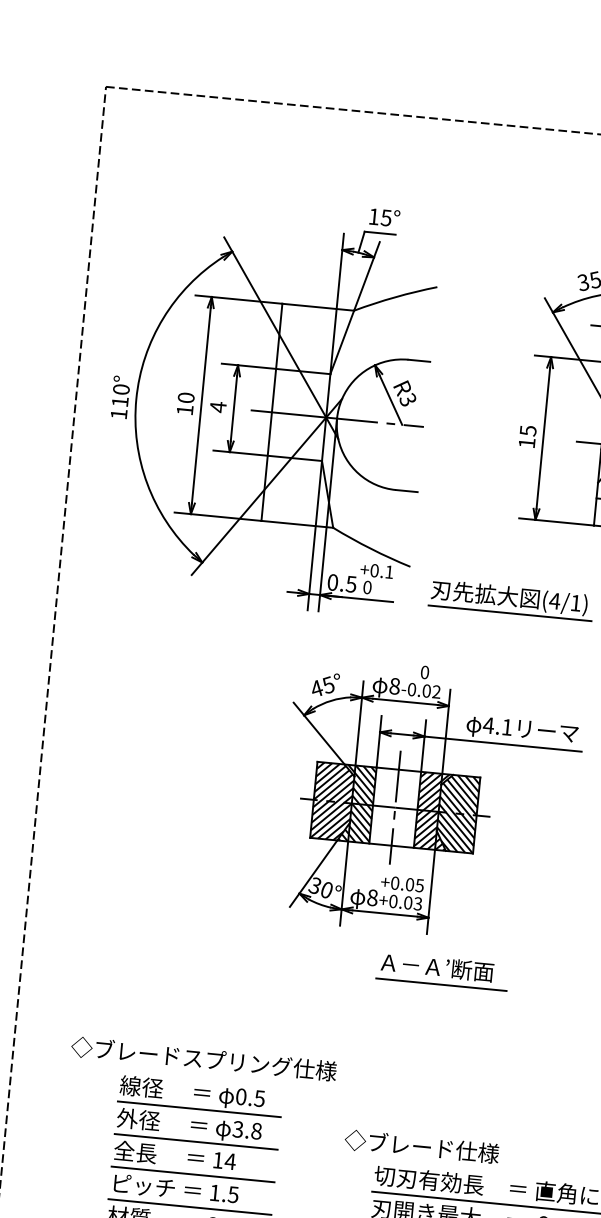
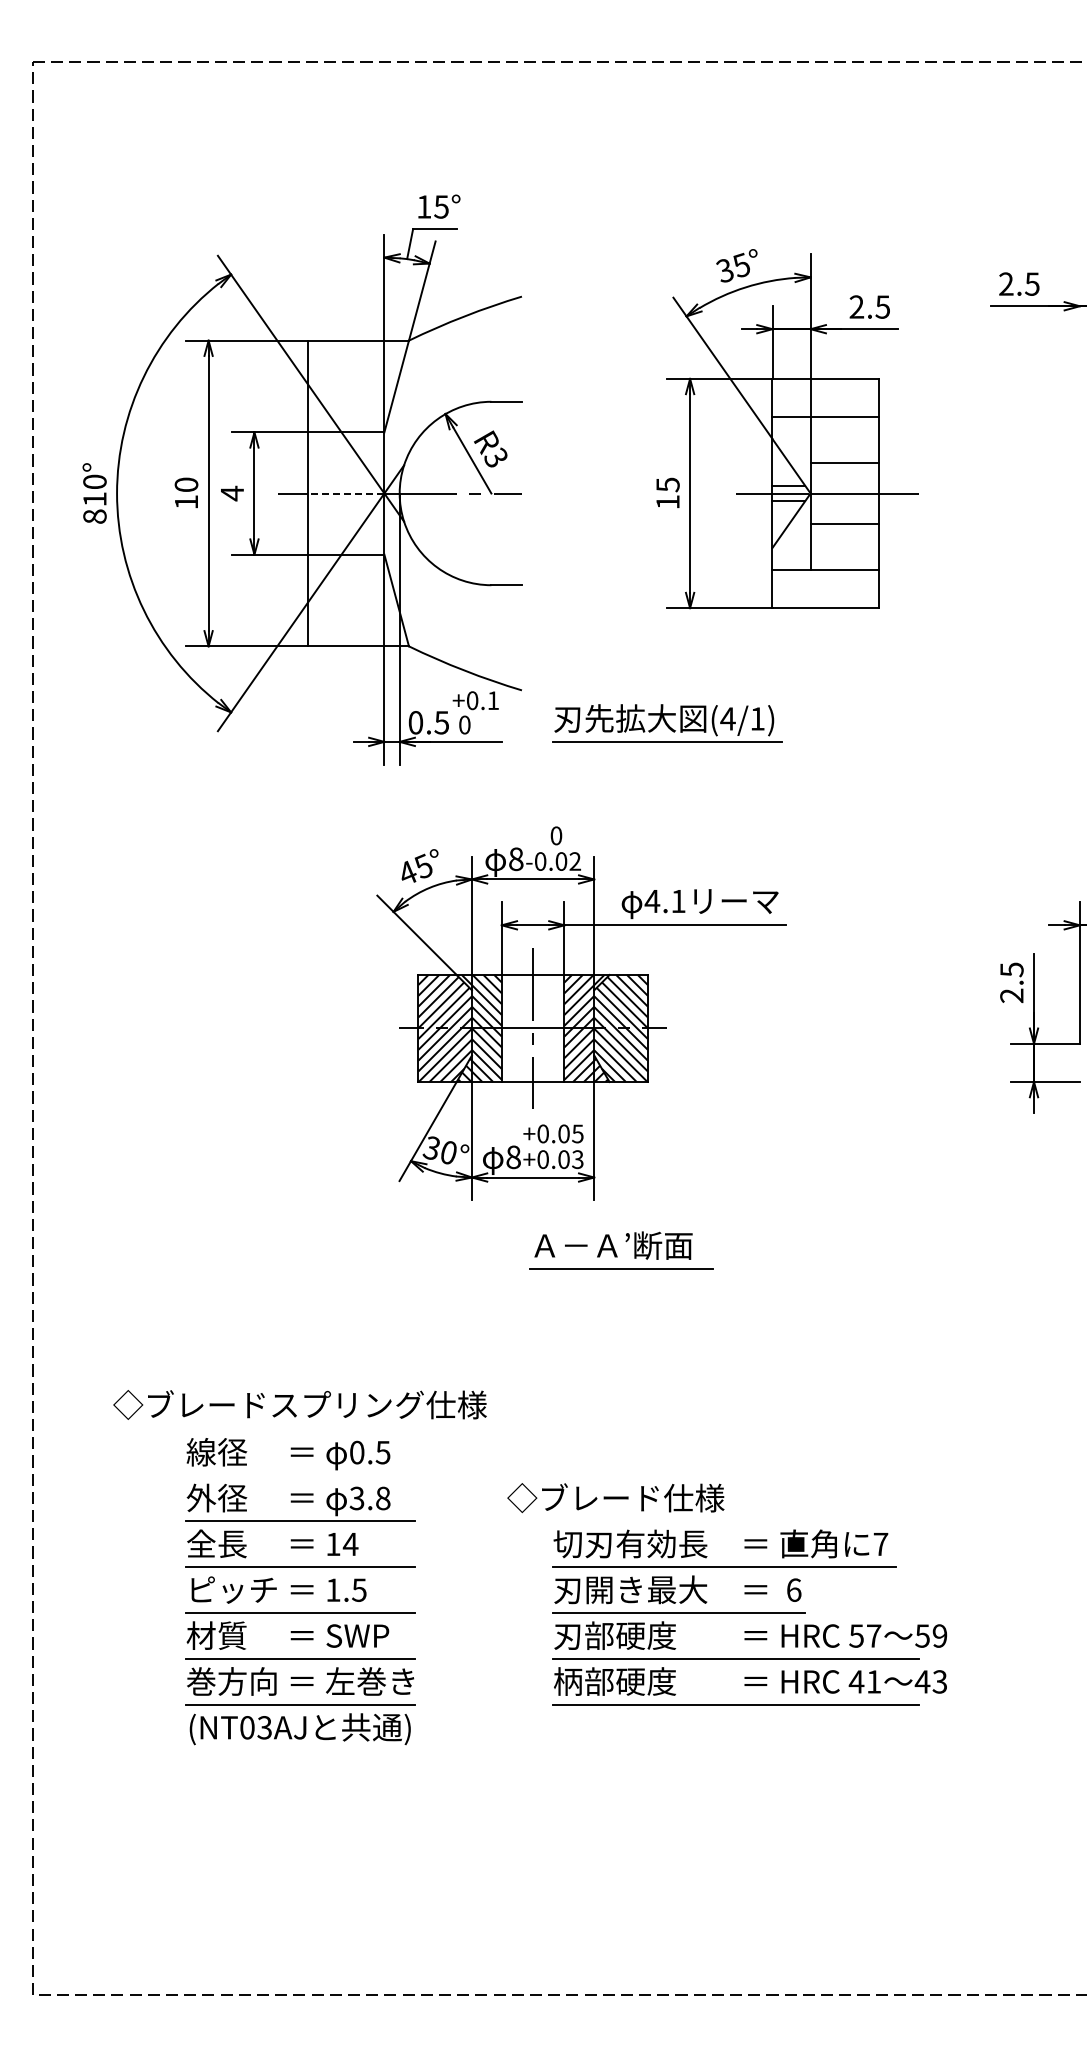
text: (118, 414) -> (94, 516), 110° -> 810°
line: (298, 414) -> (345, 493), solid -> dashed
line: (198, 1109) -> (299, 1475), removed

